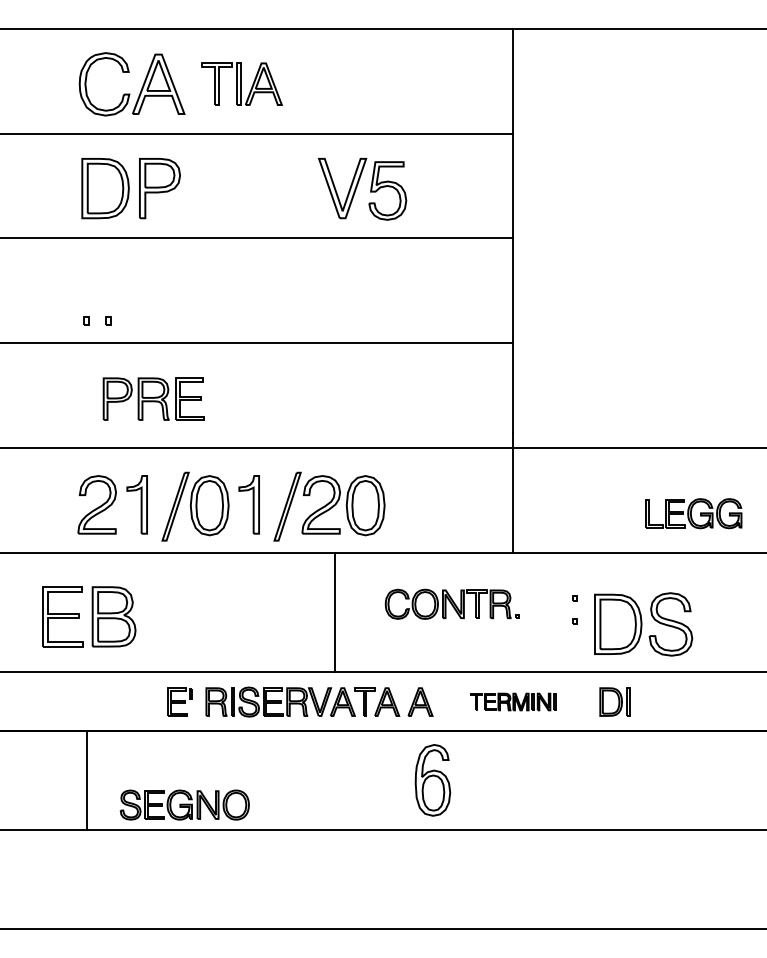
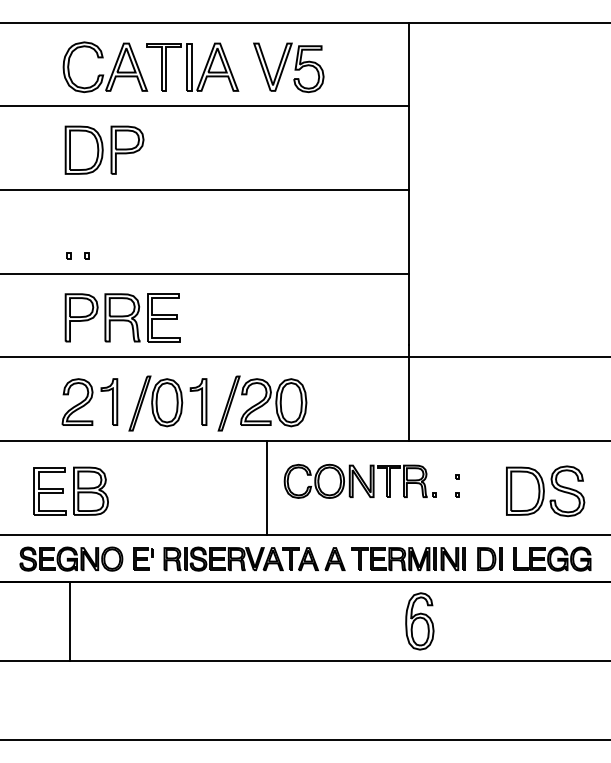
part: (241, 83) -> (192, 66), size x1.43
part: (362, 188) -> (288, 67), moved
part: (153, 398) -> (122, 317), size x1.43
part: (693, 512) -> (552, 558), moved
part: (451, 603) -> (359, 480), size x1.43
part: (643, 624) -> (545, 491), moved
part: (512, 701) -> (408, 558), size x1.67
part: (432, 780) -> (419, 621), moved
part: (185, 804) -> (71, 558), moved

